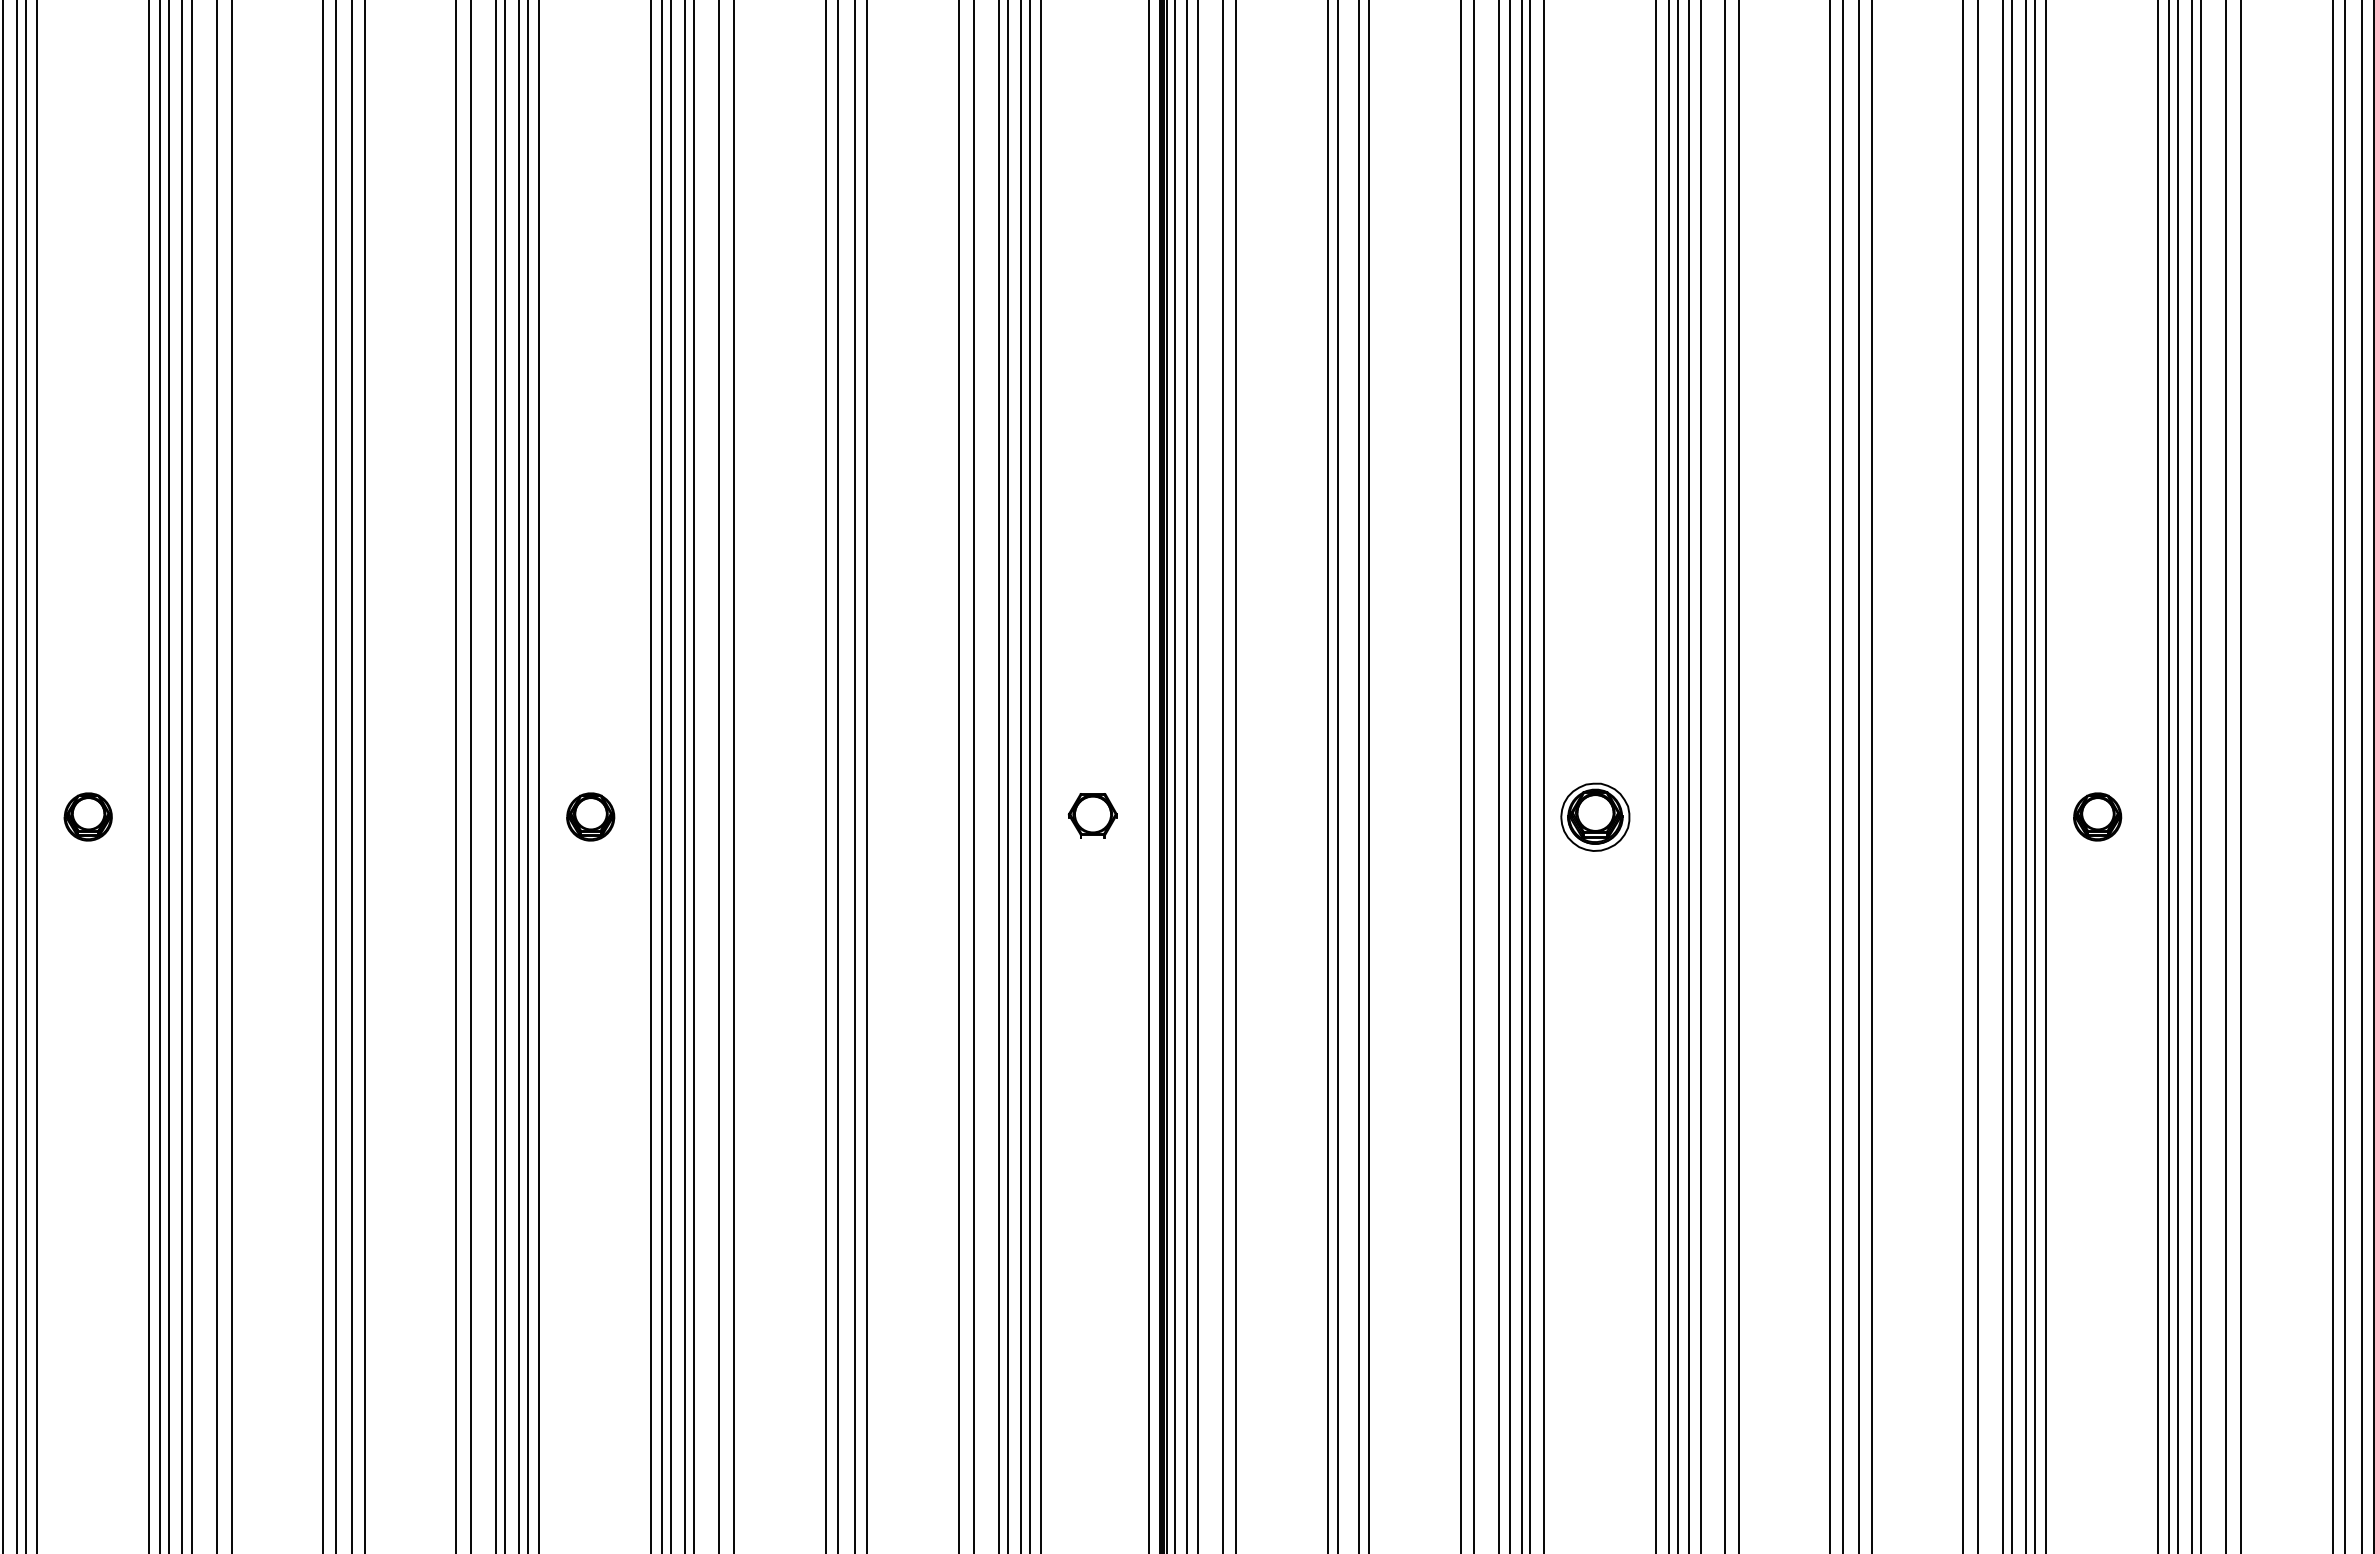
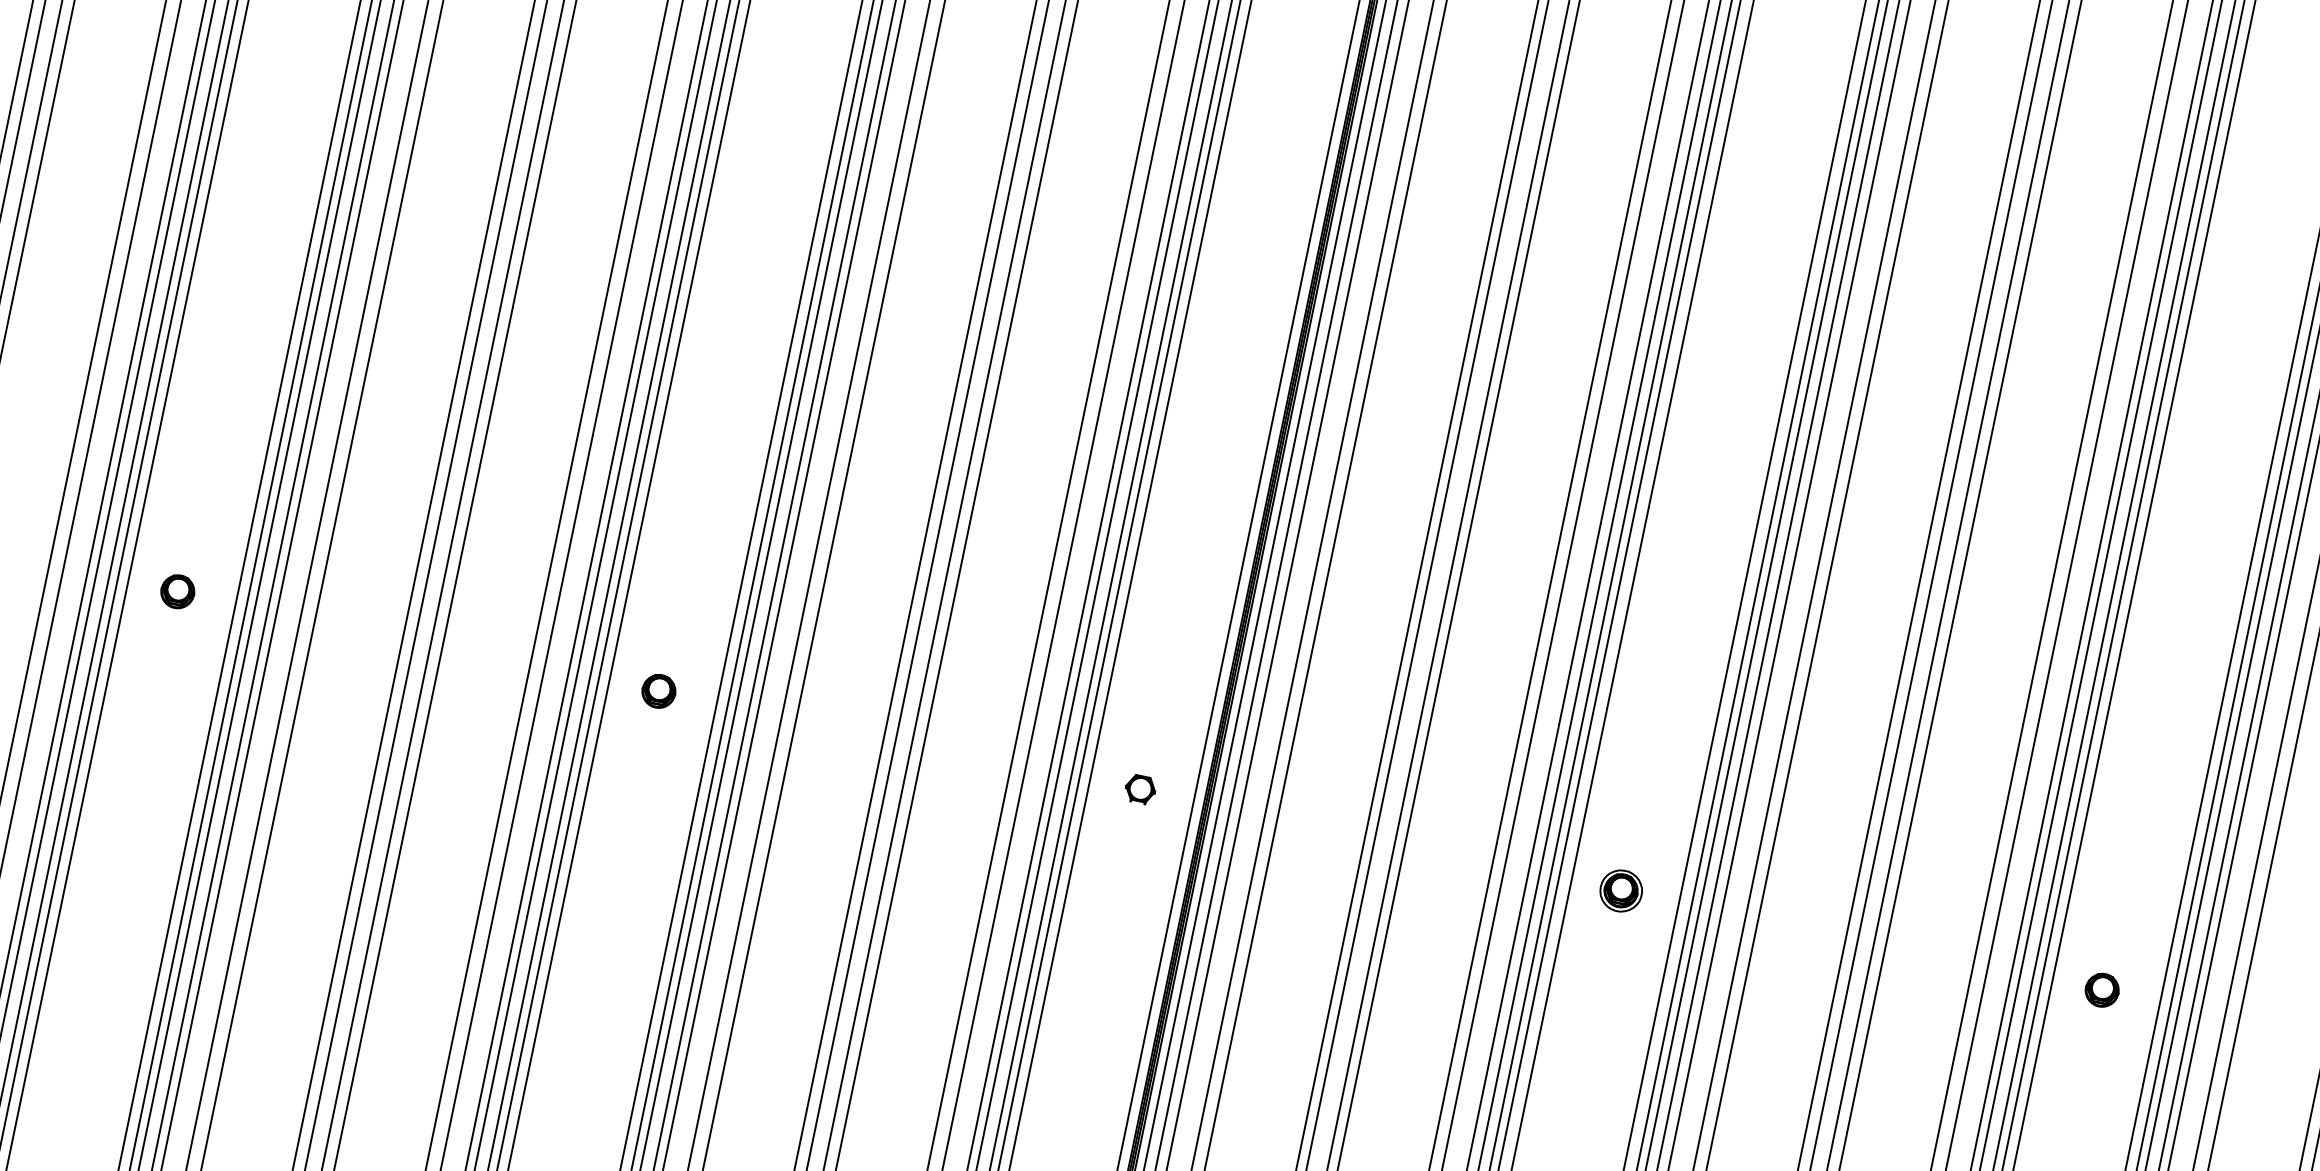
part: (1093, 814) -> (1141, 788), size x0.62
part: (88, 816) -> (178, 591), size x0.71
part: (590, 816) -> (658, 690), size x0.71
part: (2097, 816) -> (2102, 989), size x0.71
part: (1595, 817) -> (1621, 891), size x0.62

